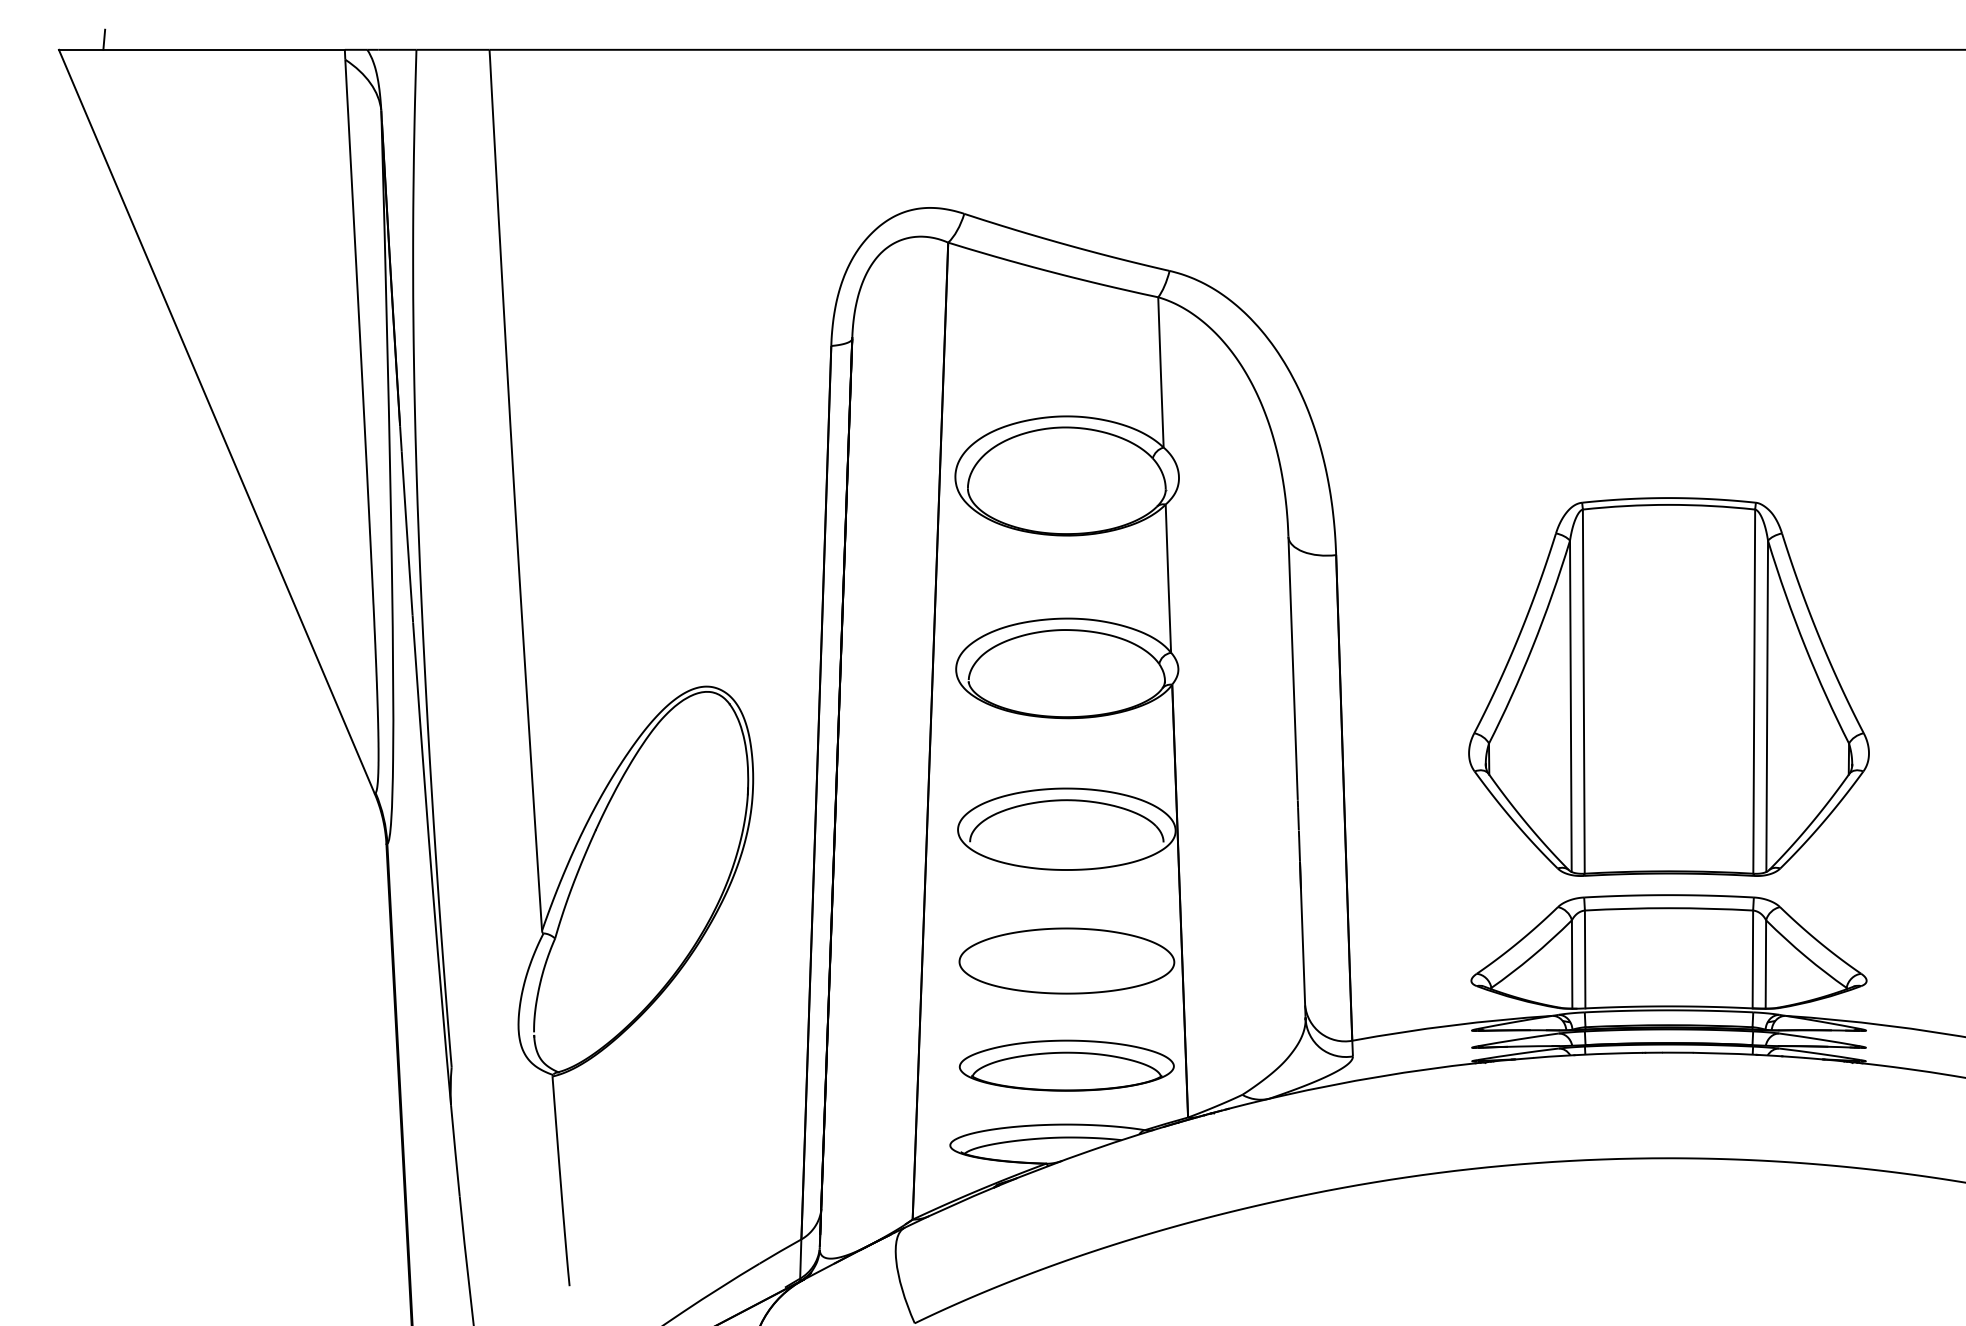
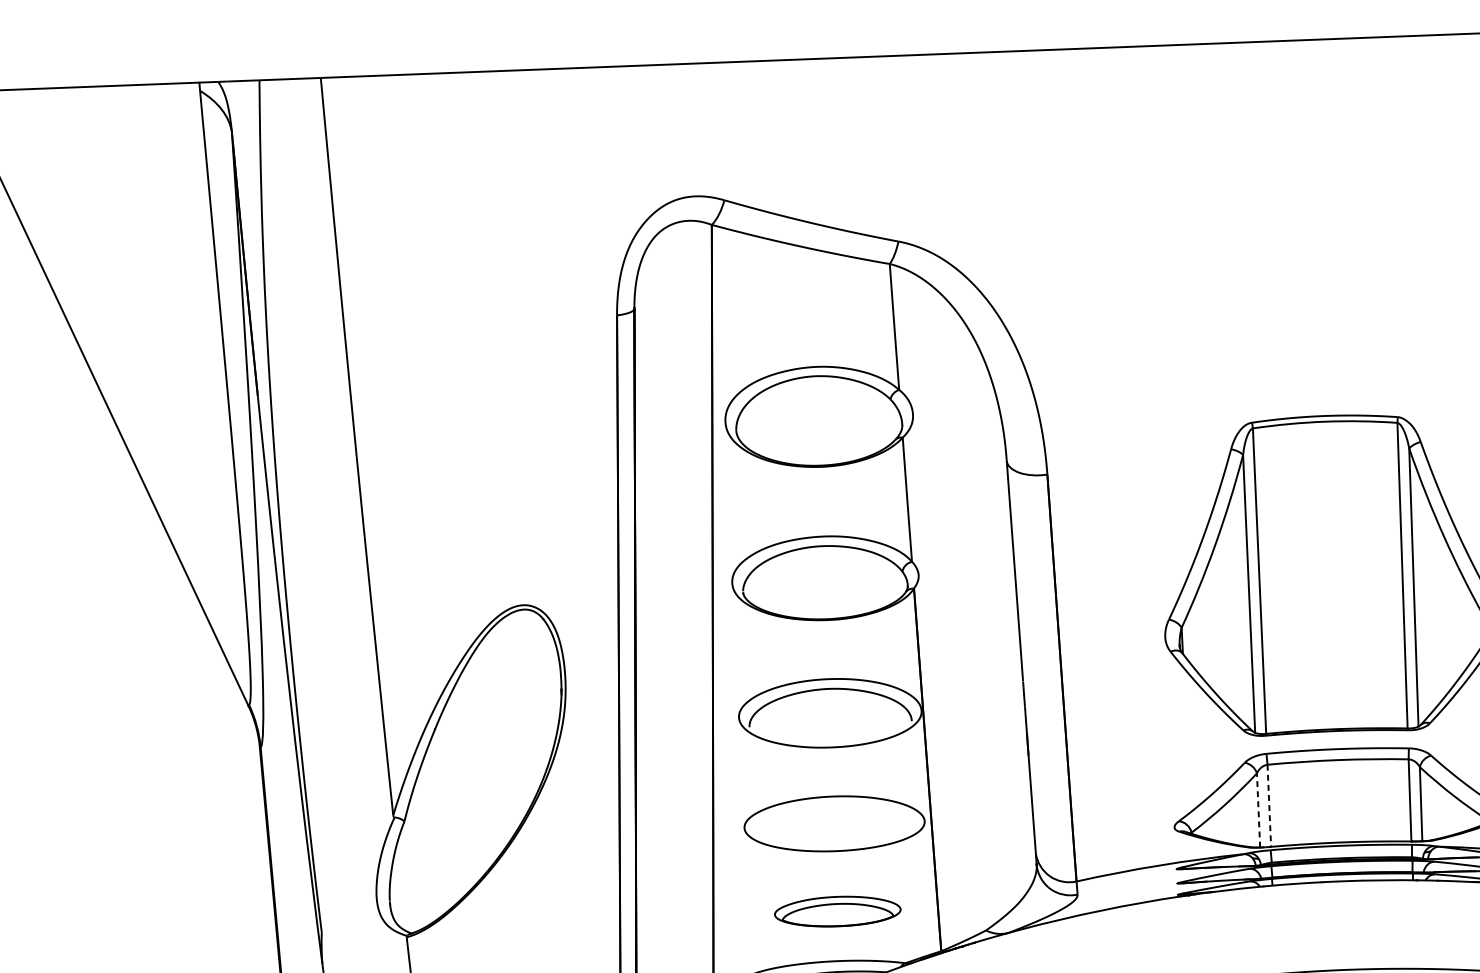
line: (1585, 959) -> (1269, 805), solid -> dashed
line: (1572, 963) -> (1258, 809), solid -> dashed
part: (1066, 1065) -> (837, 911), size x0.7

